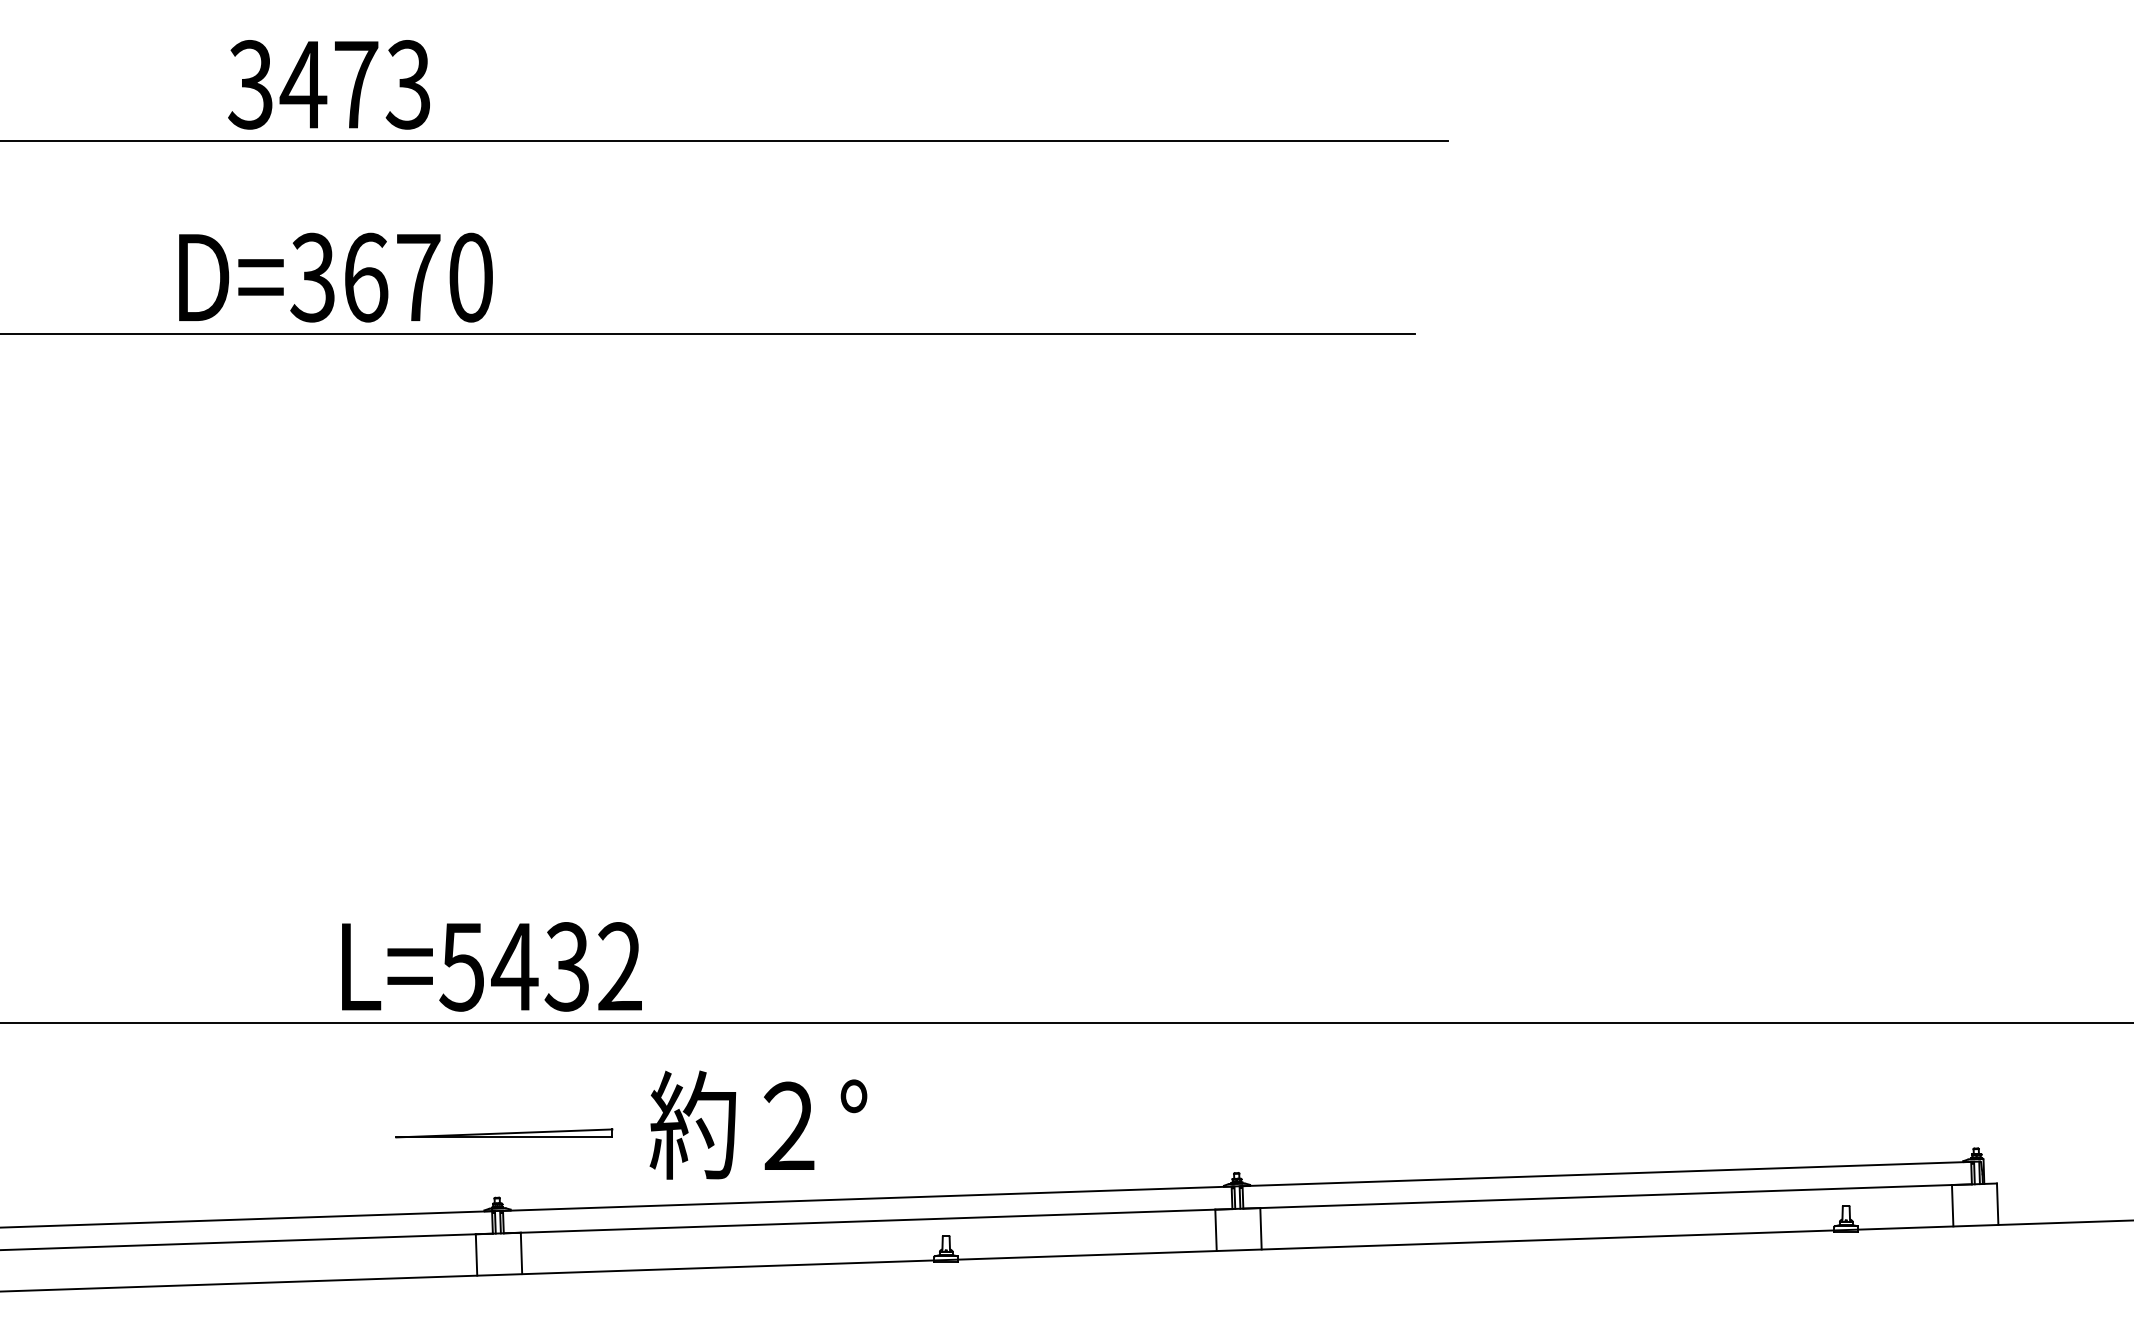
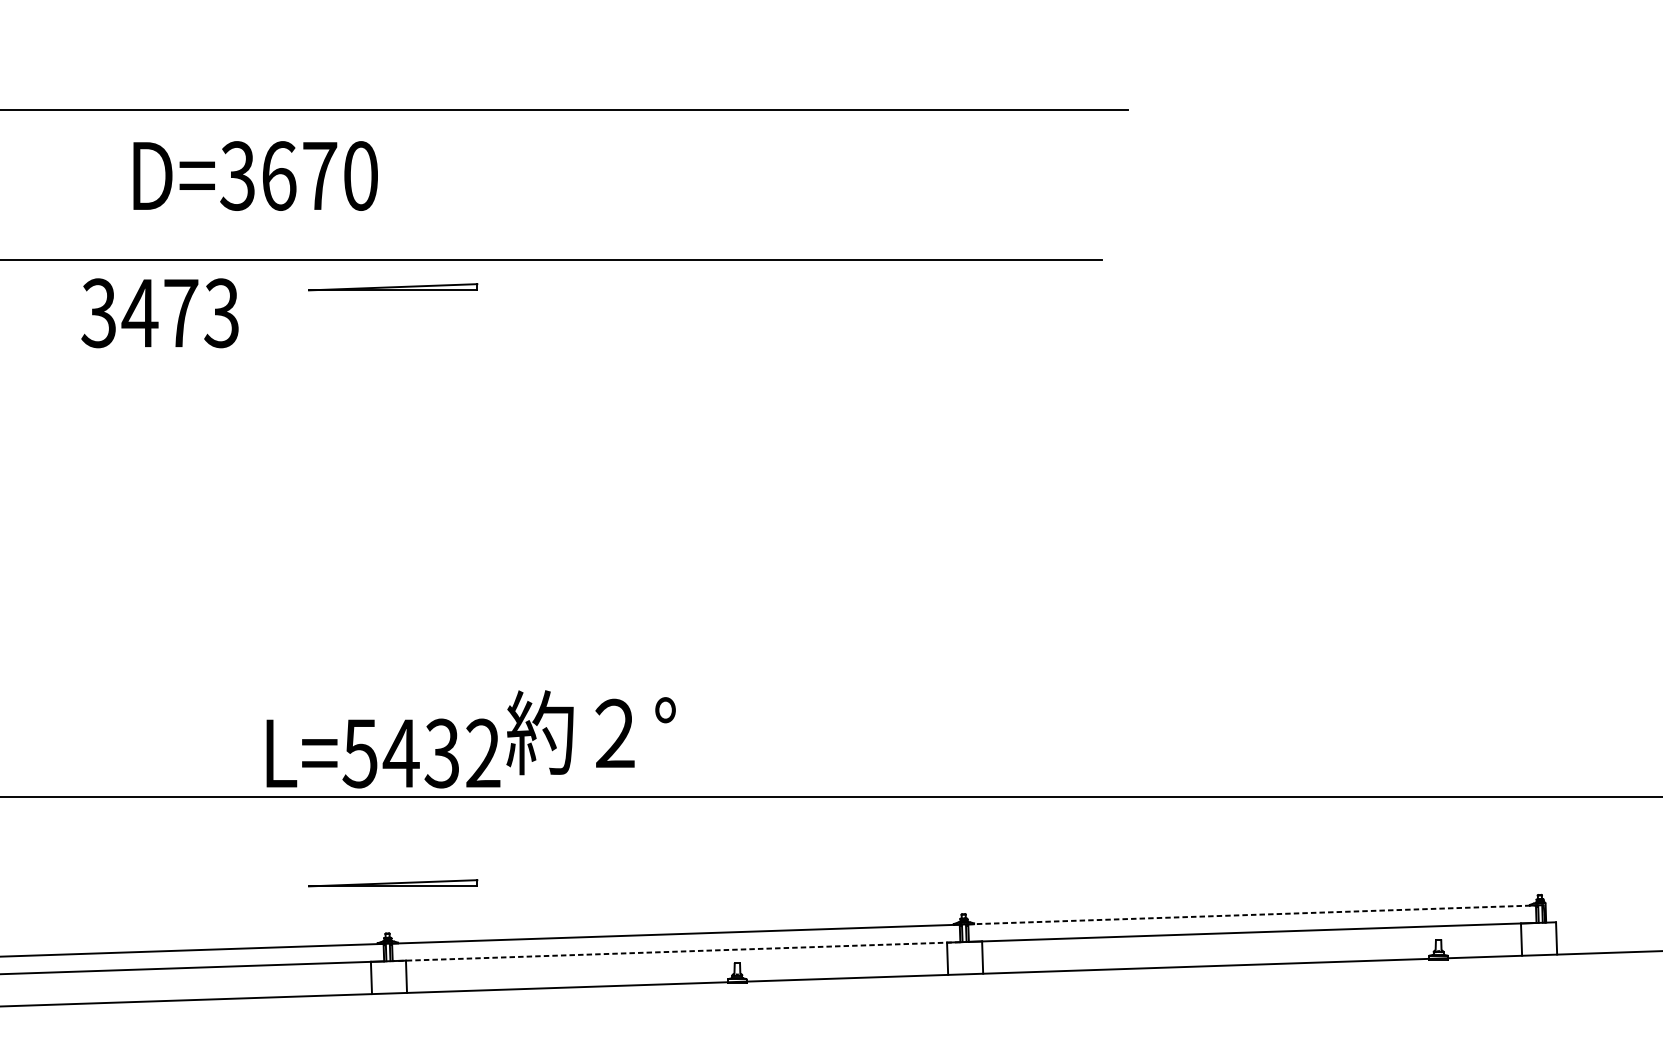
text: (328, 84) -> (159, 313), moved
text: (335, 277) -> (255, 175), moved
part: (504, 368) -> (393, 287), added
text: (758, 1124) -> (591, 732), moved
line: (1606, 1174) -> (1251, 915), solid -> dashed
line: (868, 1221) -> (676, 951), solid -> dashed

